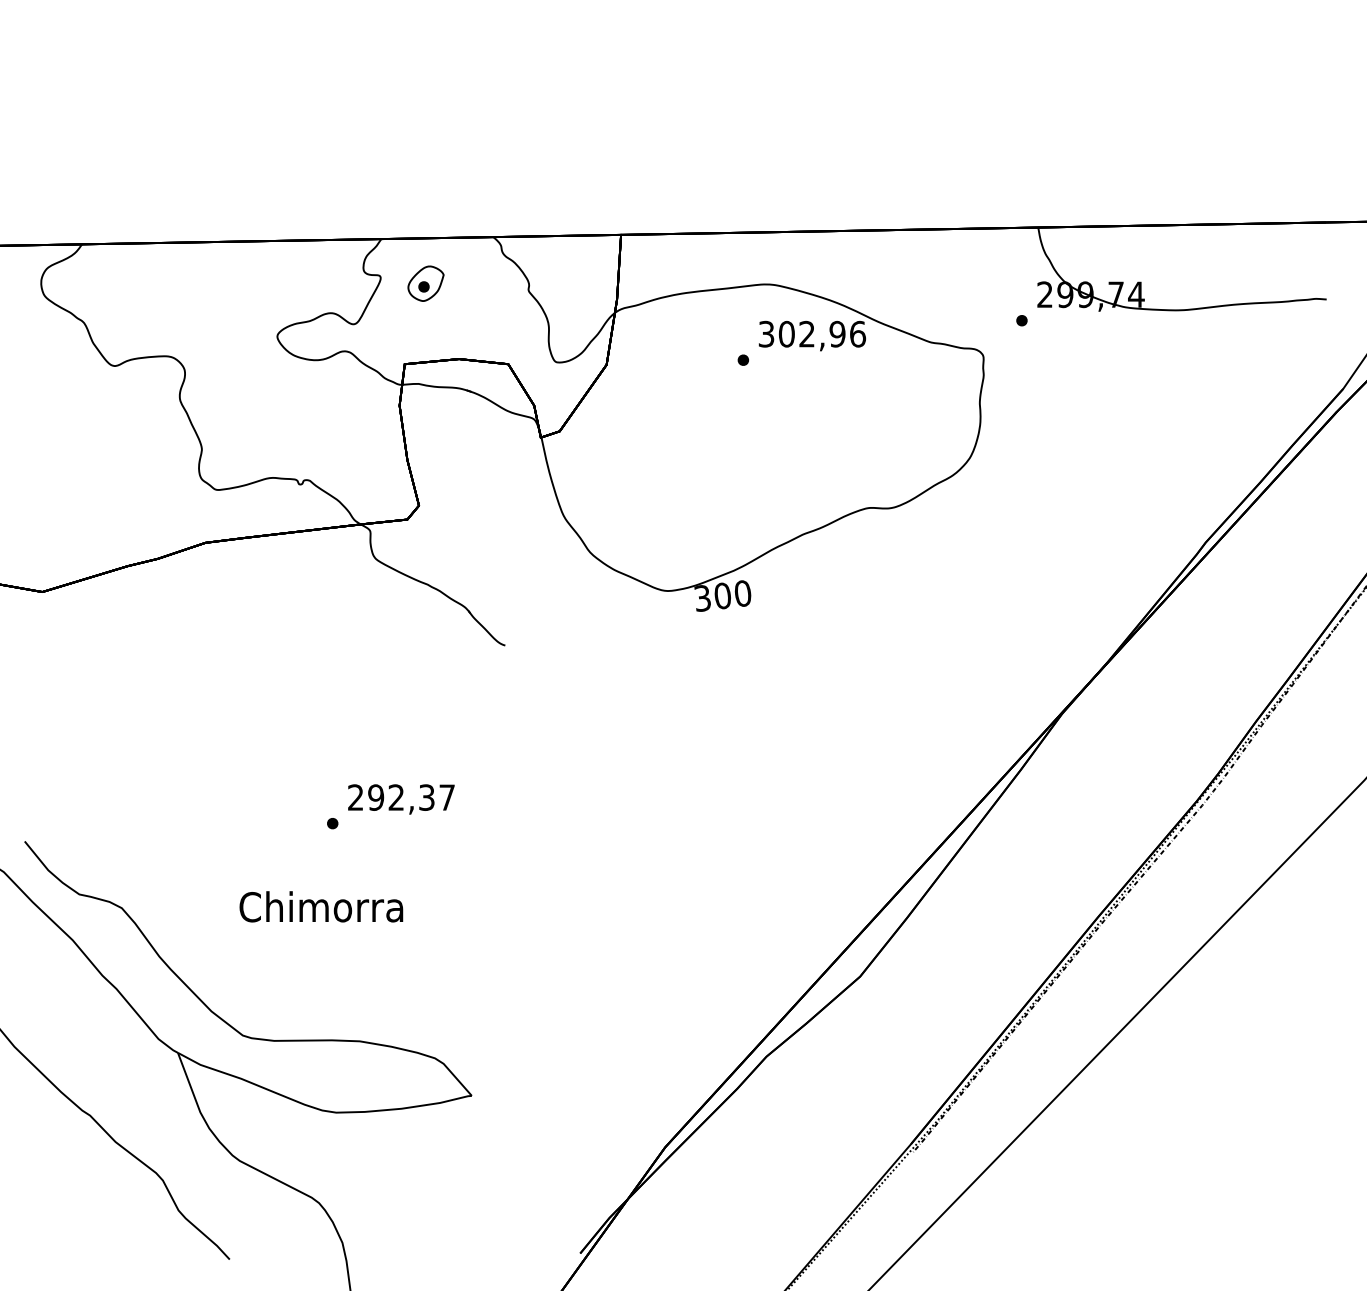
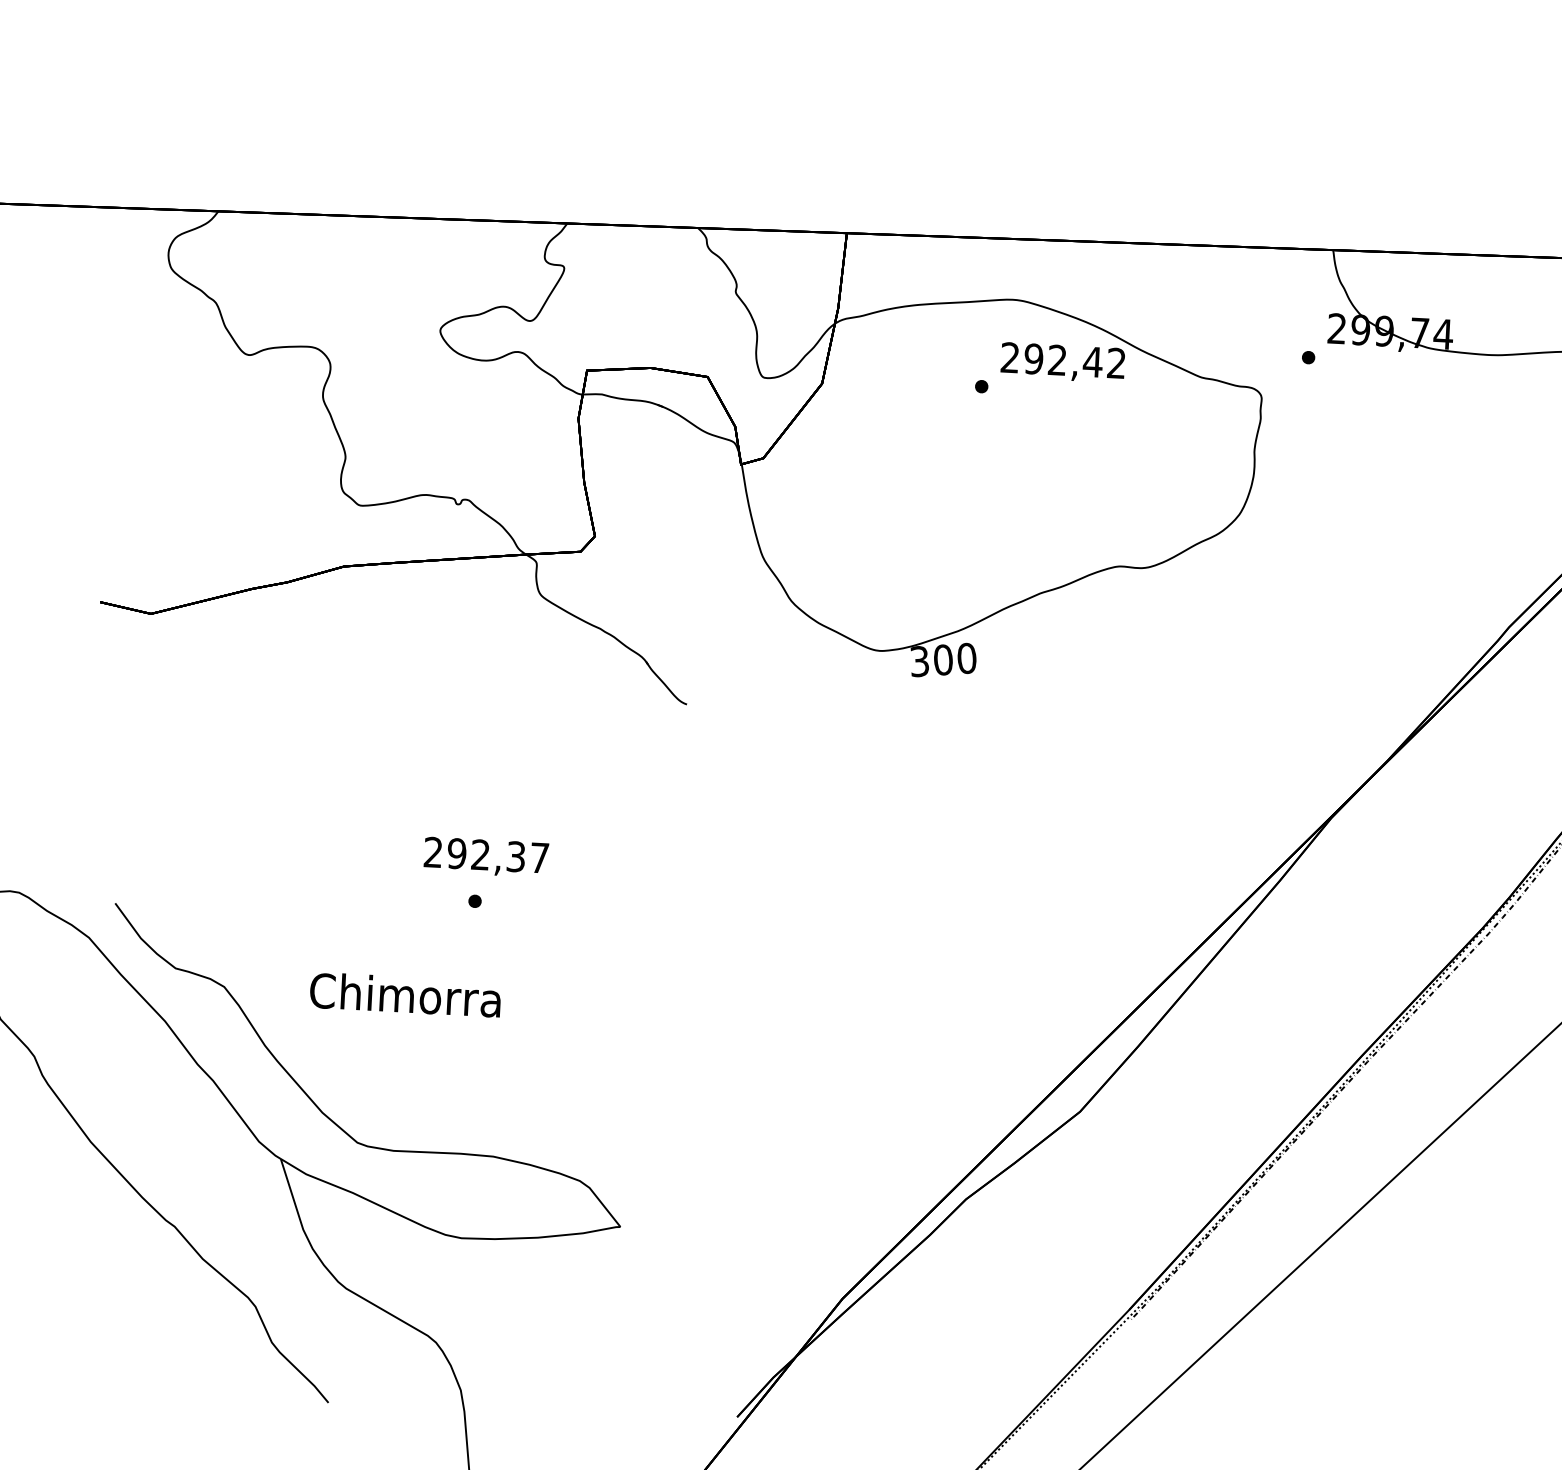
part: (425, 283) -> (616, 277), removed
text: (812, 333) -> (1063, 359), 302,96 -> 292,42
text: (401, 799) -> (486, 857), moved
text: (321, 906) -> (405, 994), moved

